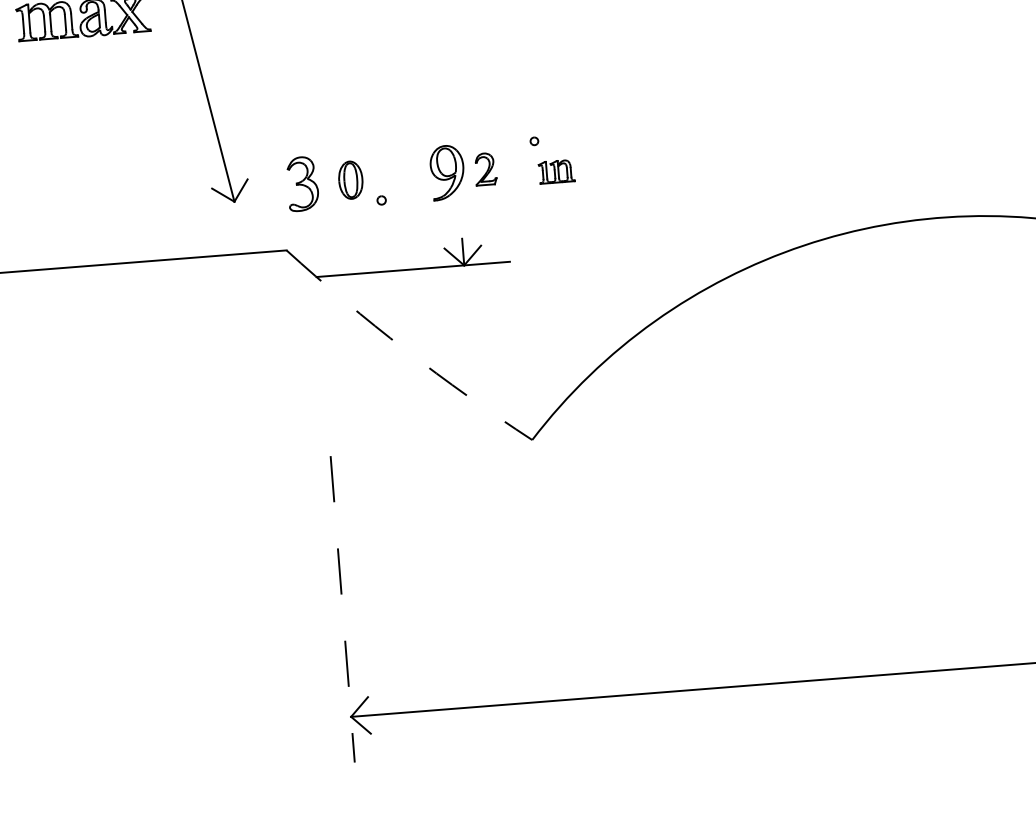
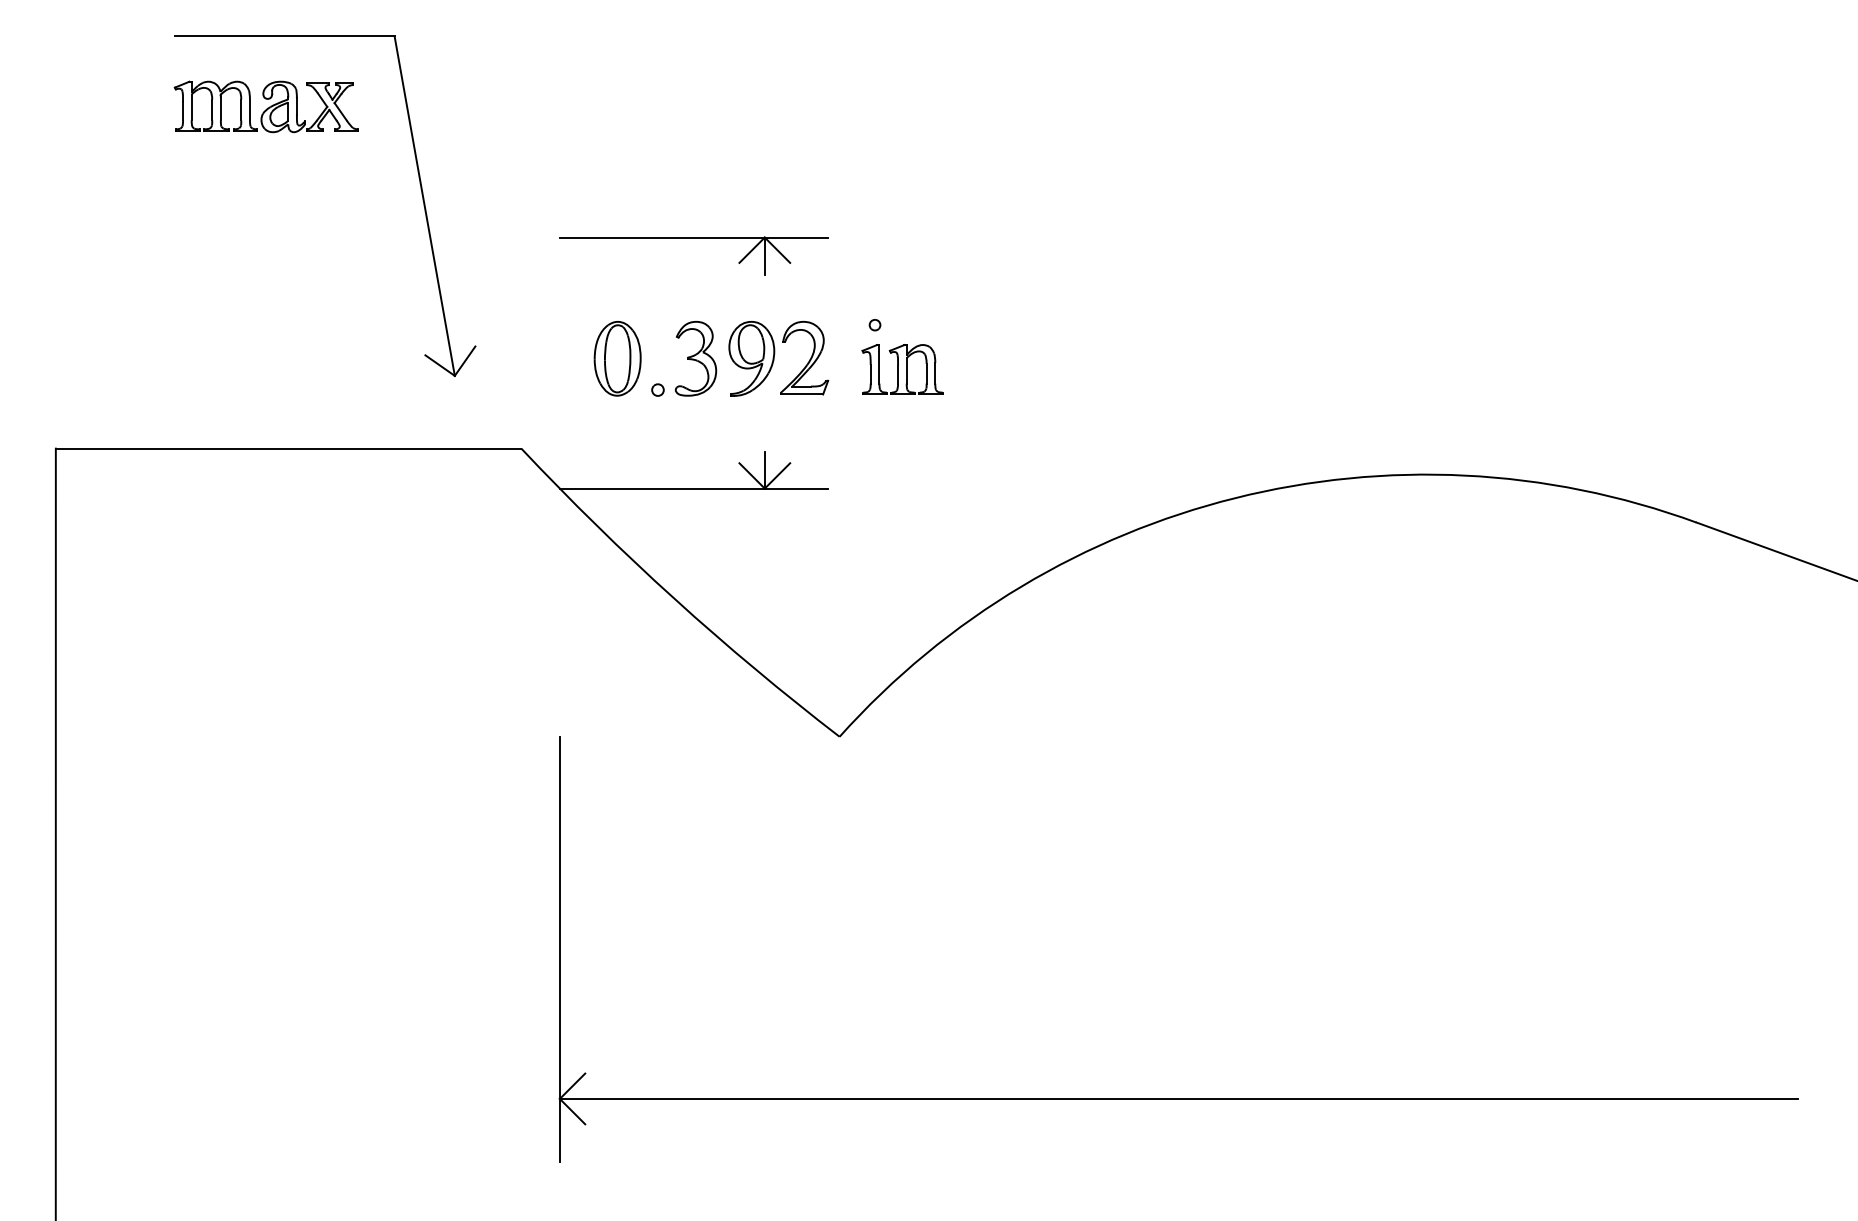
part: (398, 89) -> (693, 238), added
part: (485, 169) -> (804, 358), size x1.67
part: (556, 171) -> (902, 369), size x1.67
part: (350, 179) -> (617, 358), size x1.43
part: (302, 183) -> (695, 358), moved
arc: (405, 350) -> (674, 599), dashed -> solid
line: (342, 609) -> (559, 949), dashed -> solid

